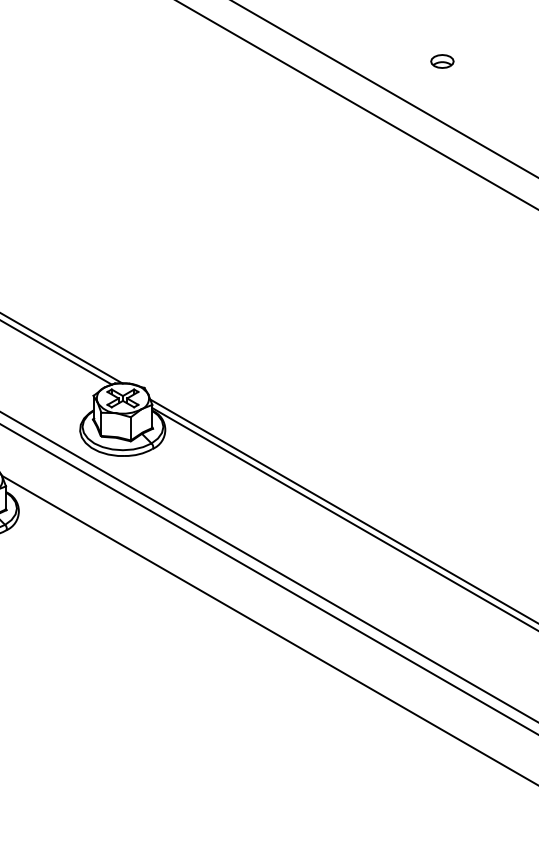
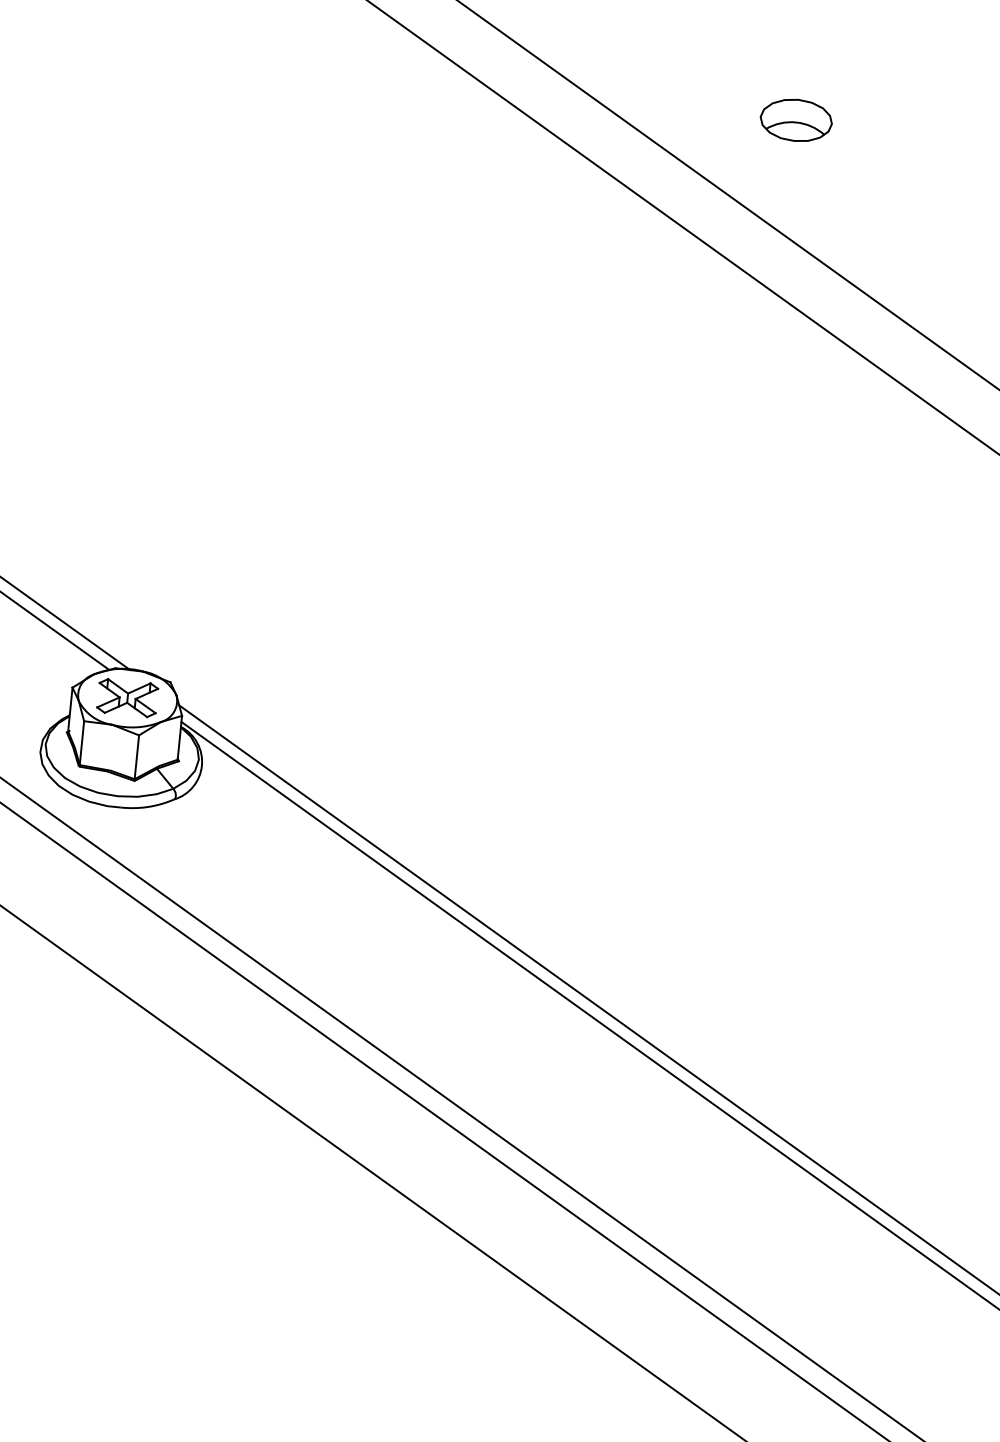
part: (442, 61) -> (796, 120), size x1.67

